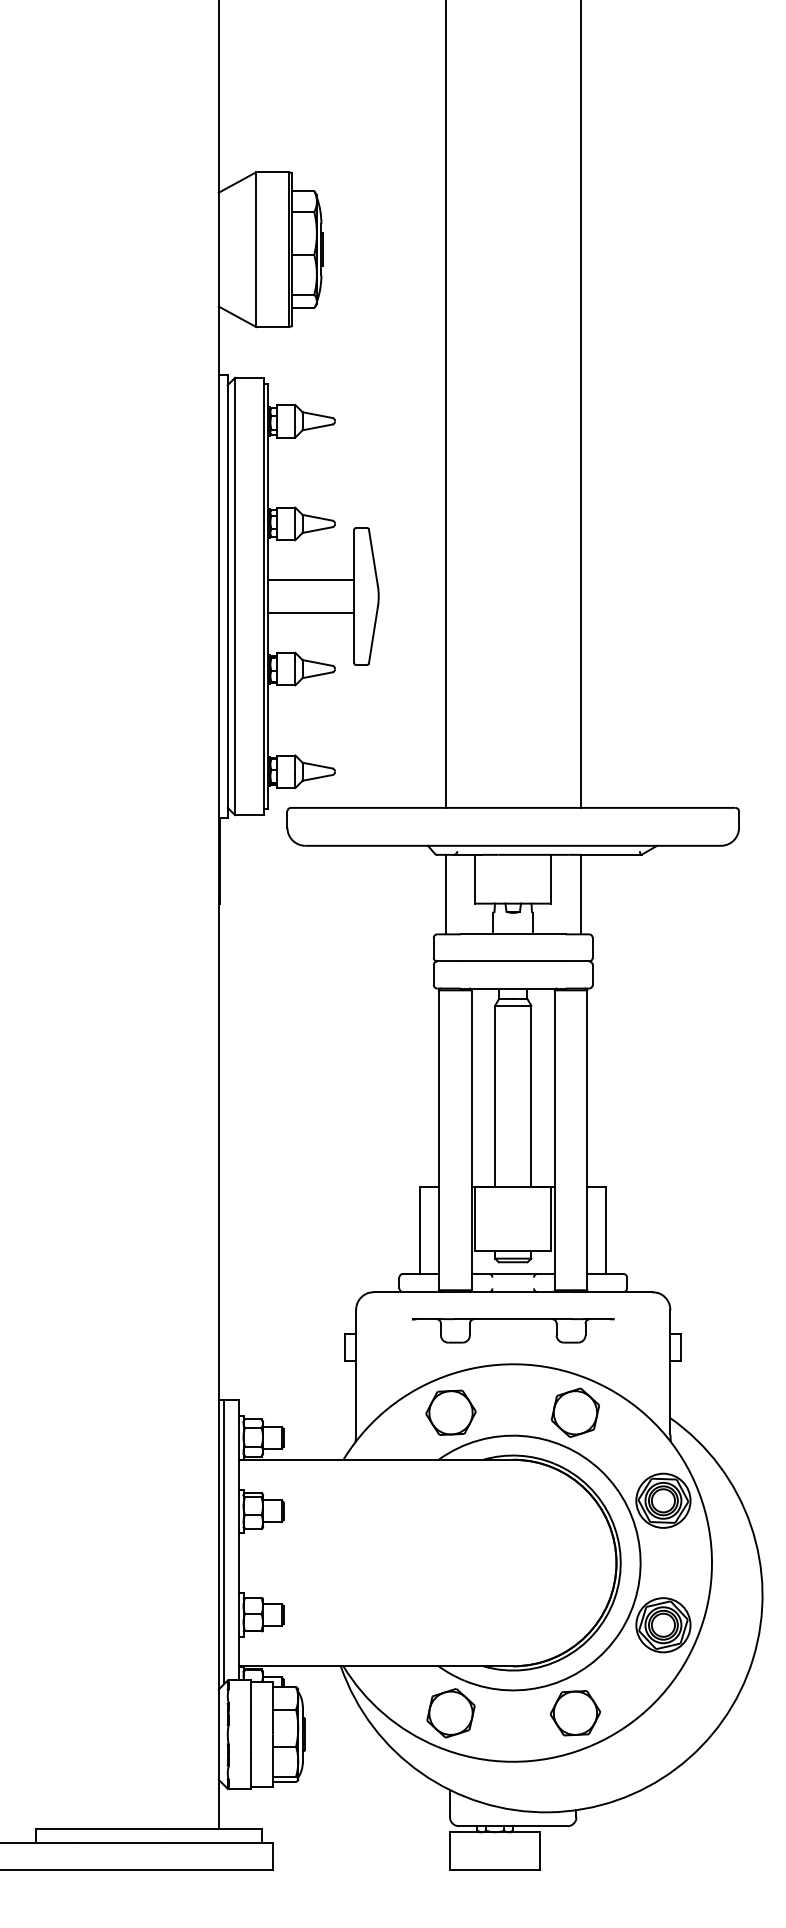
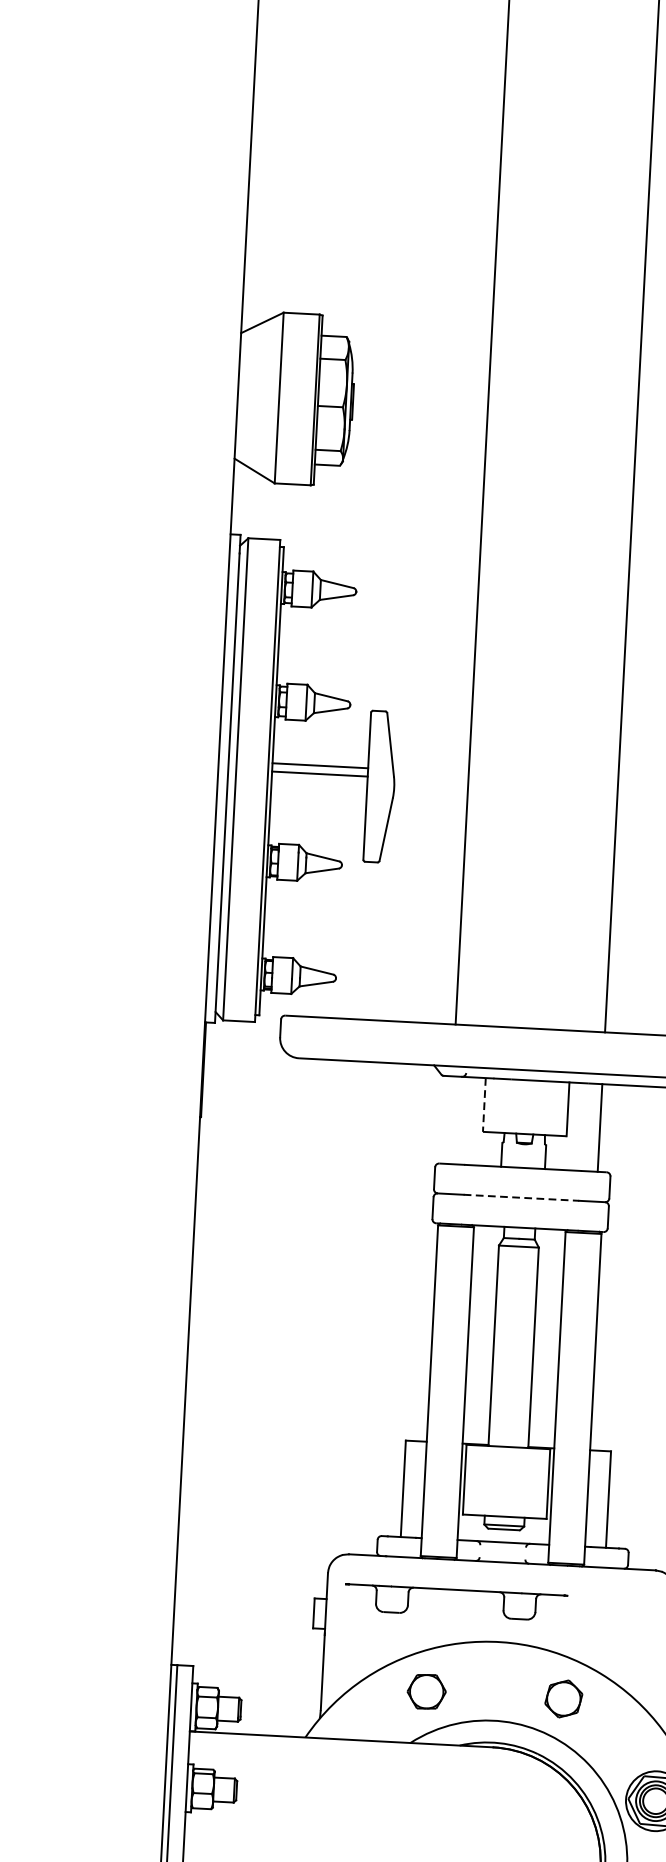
line: (310, 612) -> (319, 773), moved
line: (475, 879) -> (484, 1105), solid -> dashed
line: (445, 894) -> (450, 1120), removed
line: (513, 961) -> (521, 1197), solid -> dashed
part: (513, 1319) -> (456, 1590), moved
part: (450, 1412) -> (426, 1691), size x0.7
part: (574, 1412) -> (562, 1698), size x0.7

